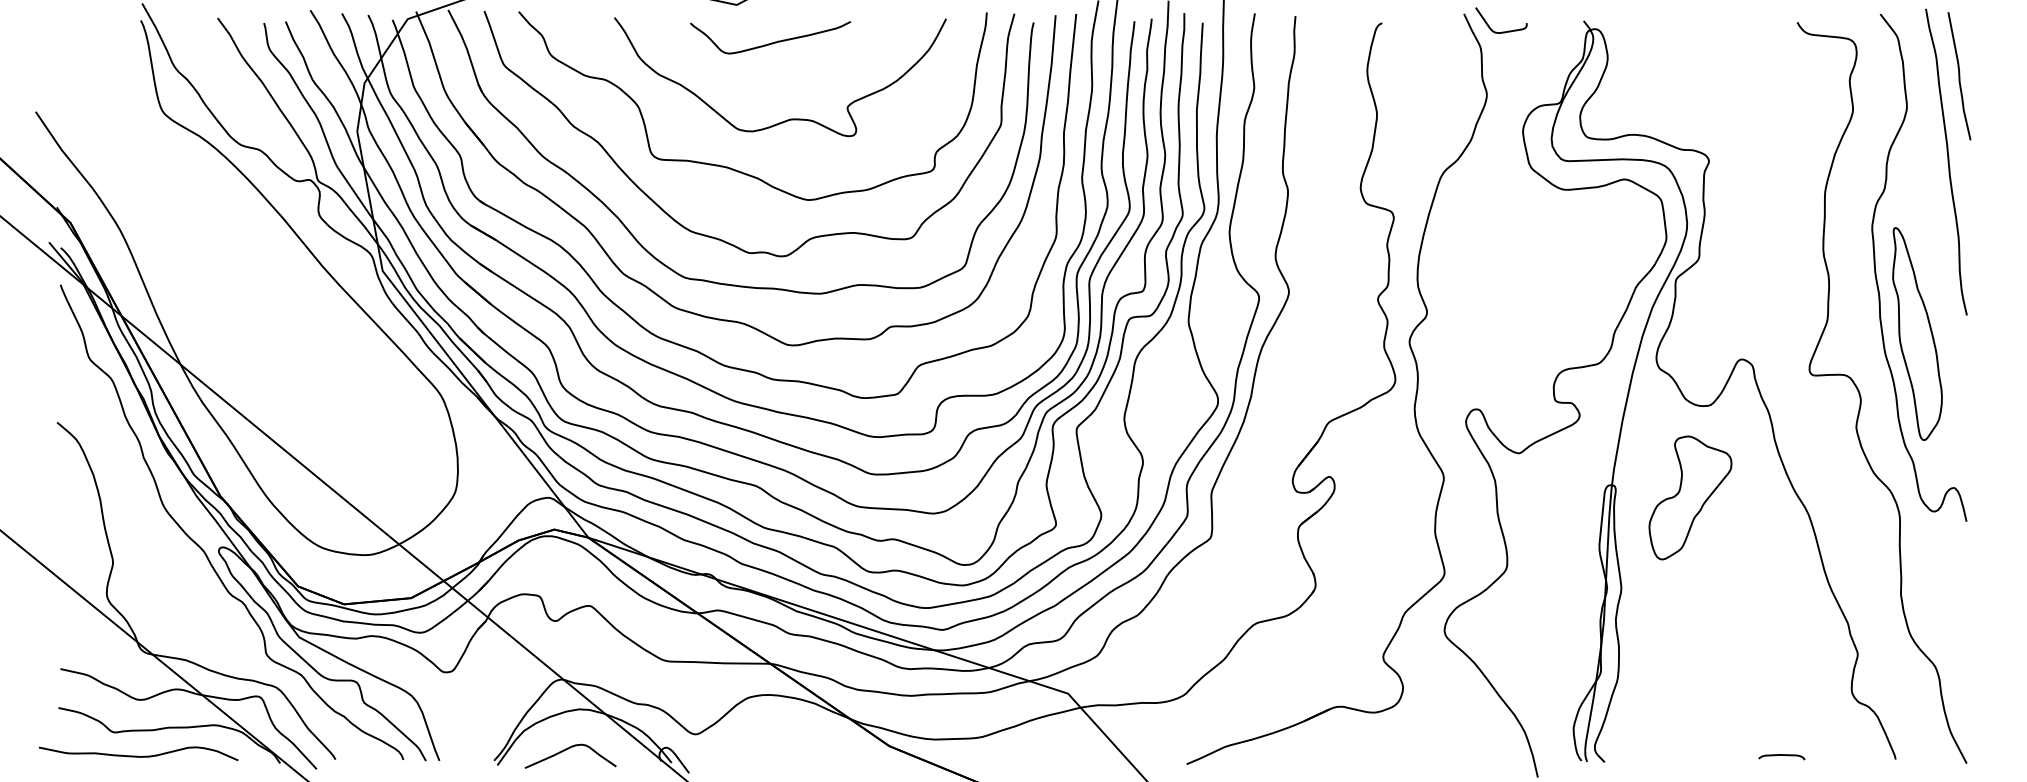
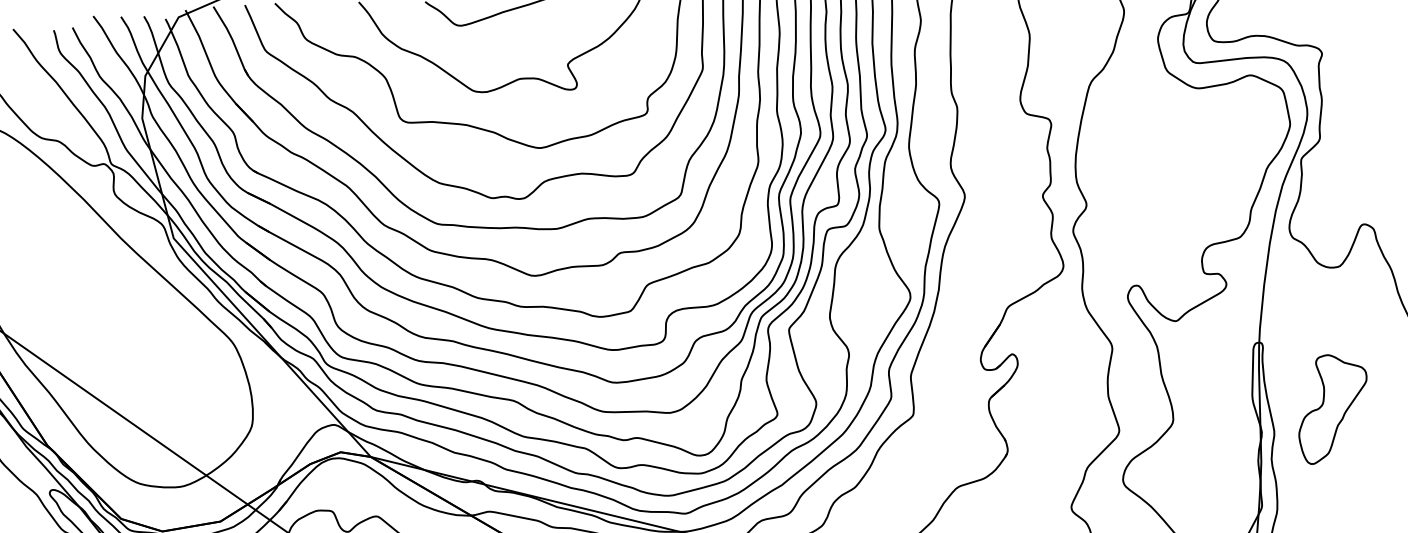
part: (1690, 497) -> (1333, 408), moved

